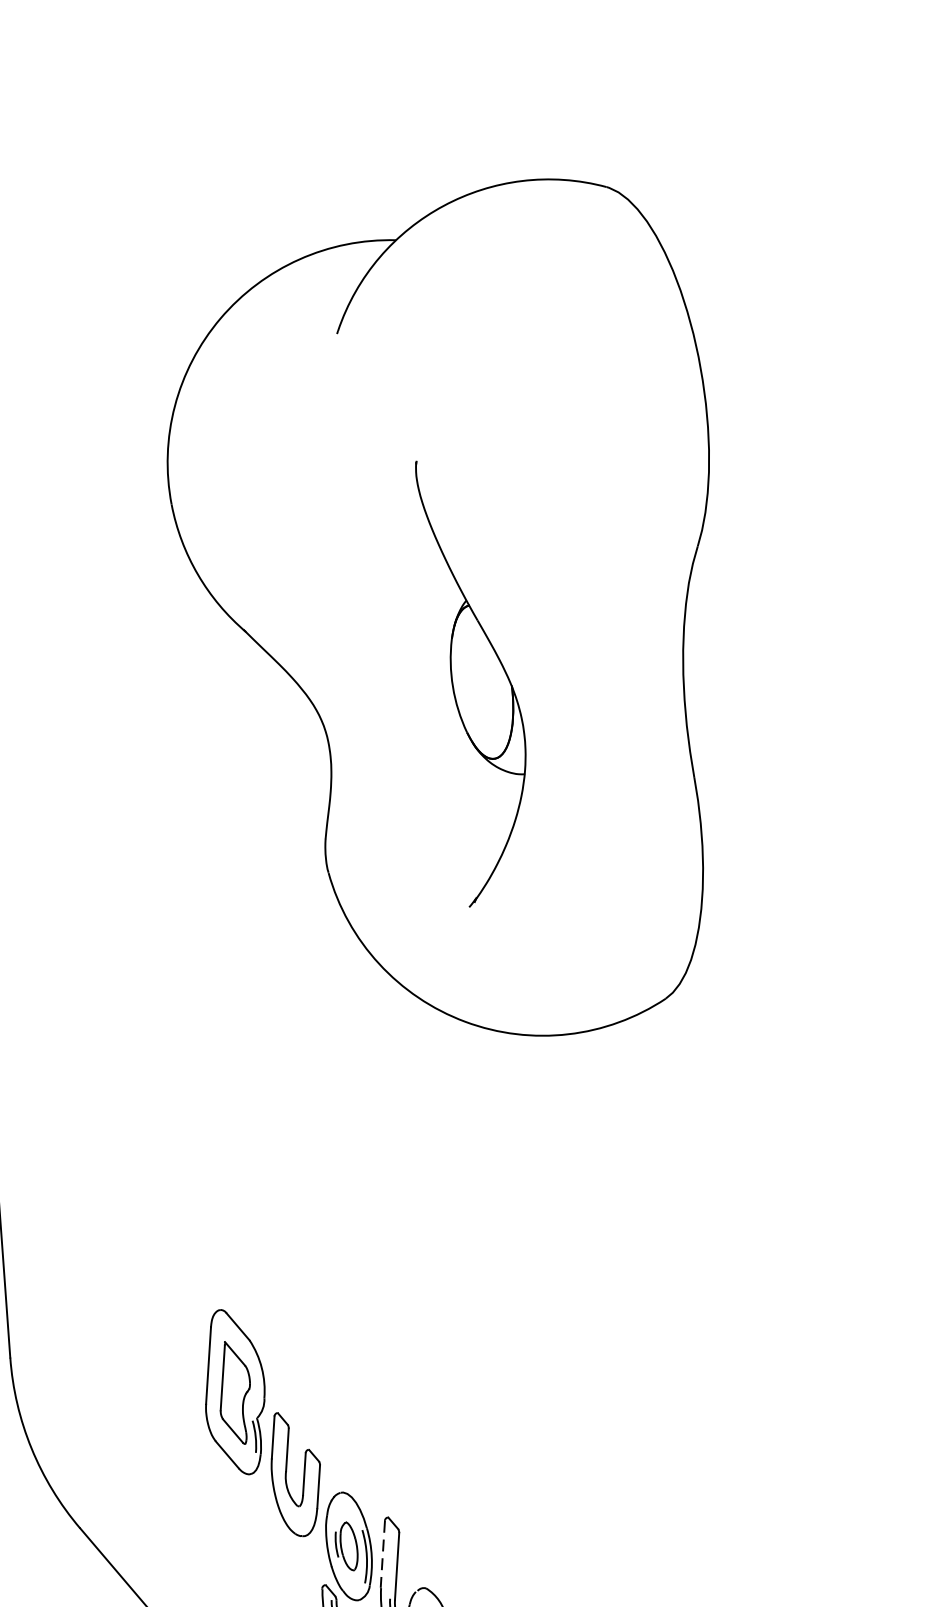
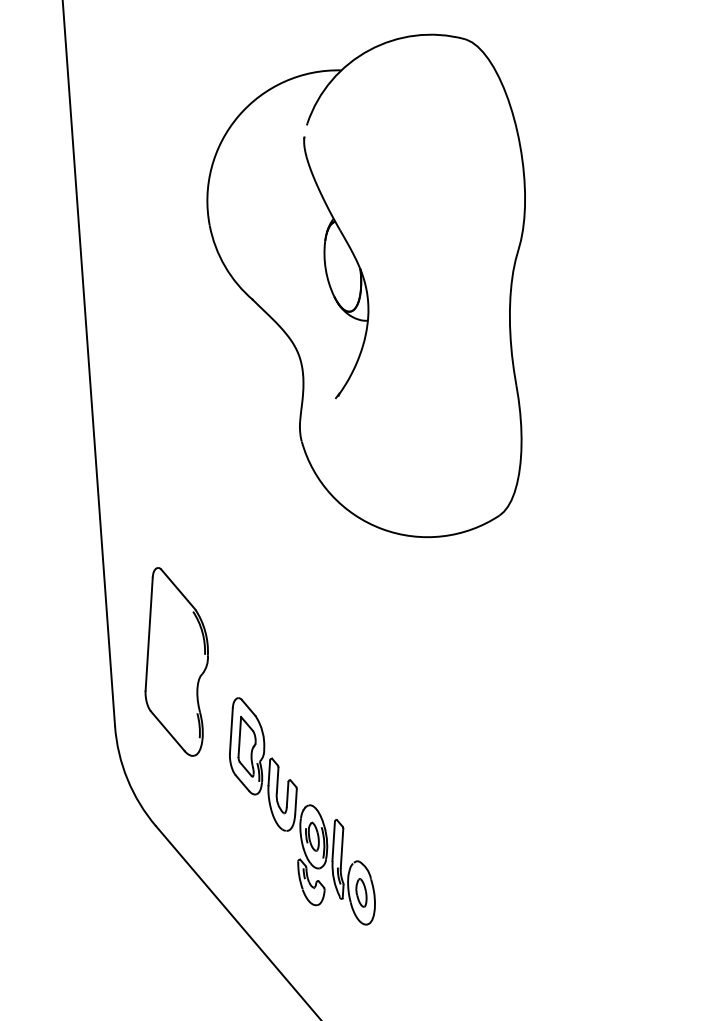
part: (471, 683) -> (336, 267), moved
part: (115, 1247) -> (176, 661), added
line: (382, 1554) -> (333, 841), dashed -> solid

